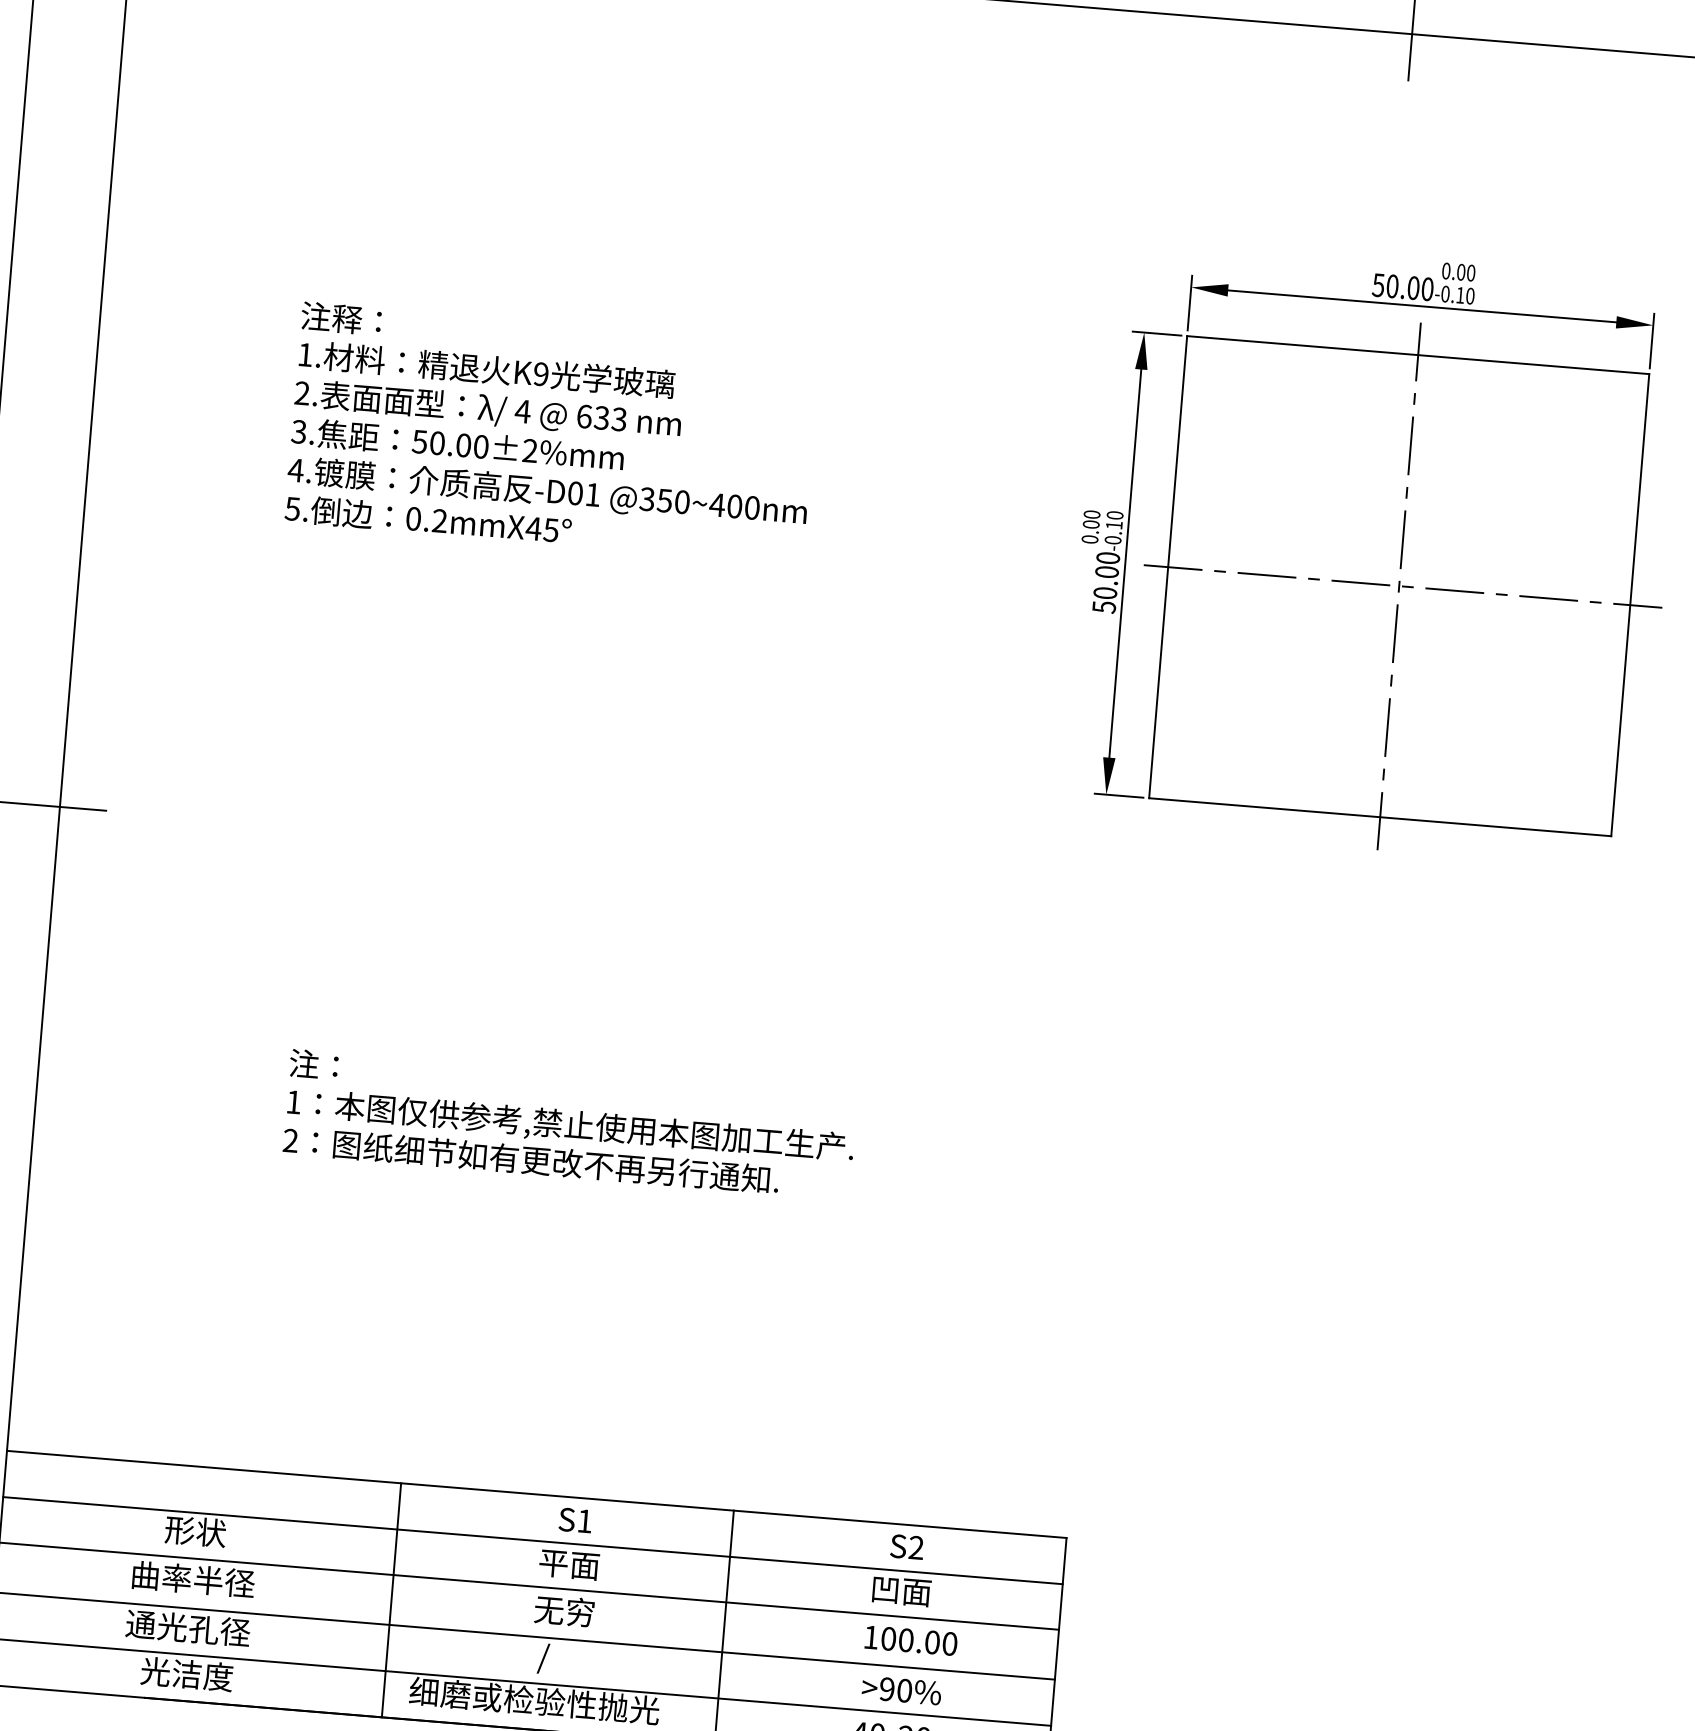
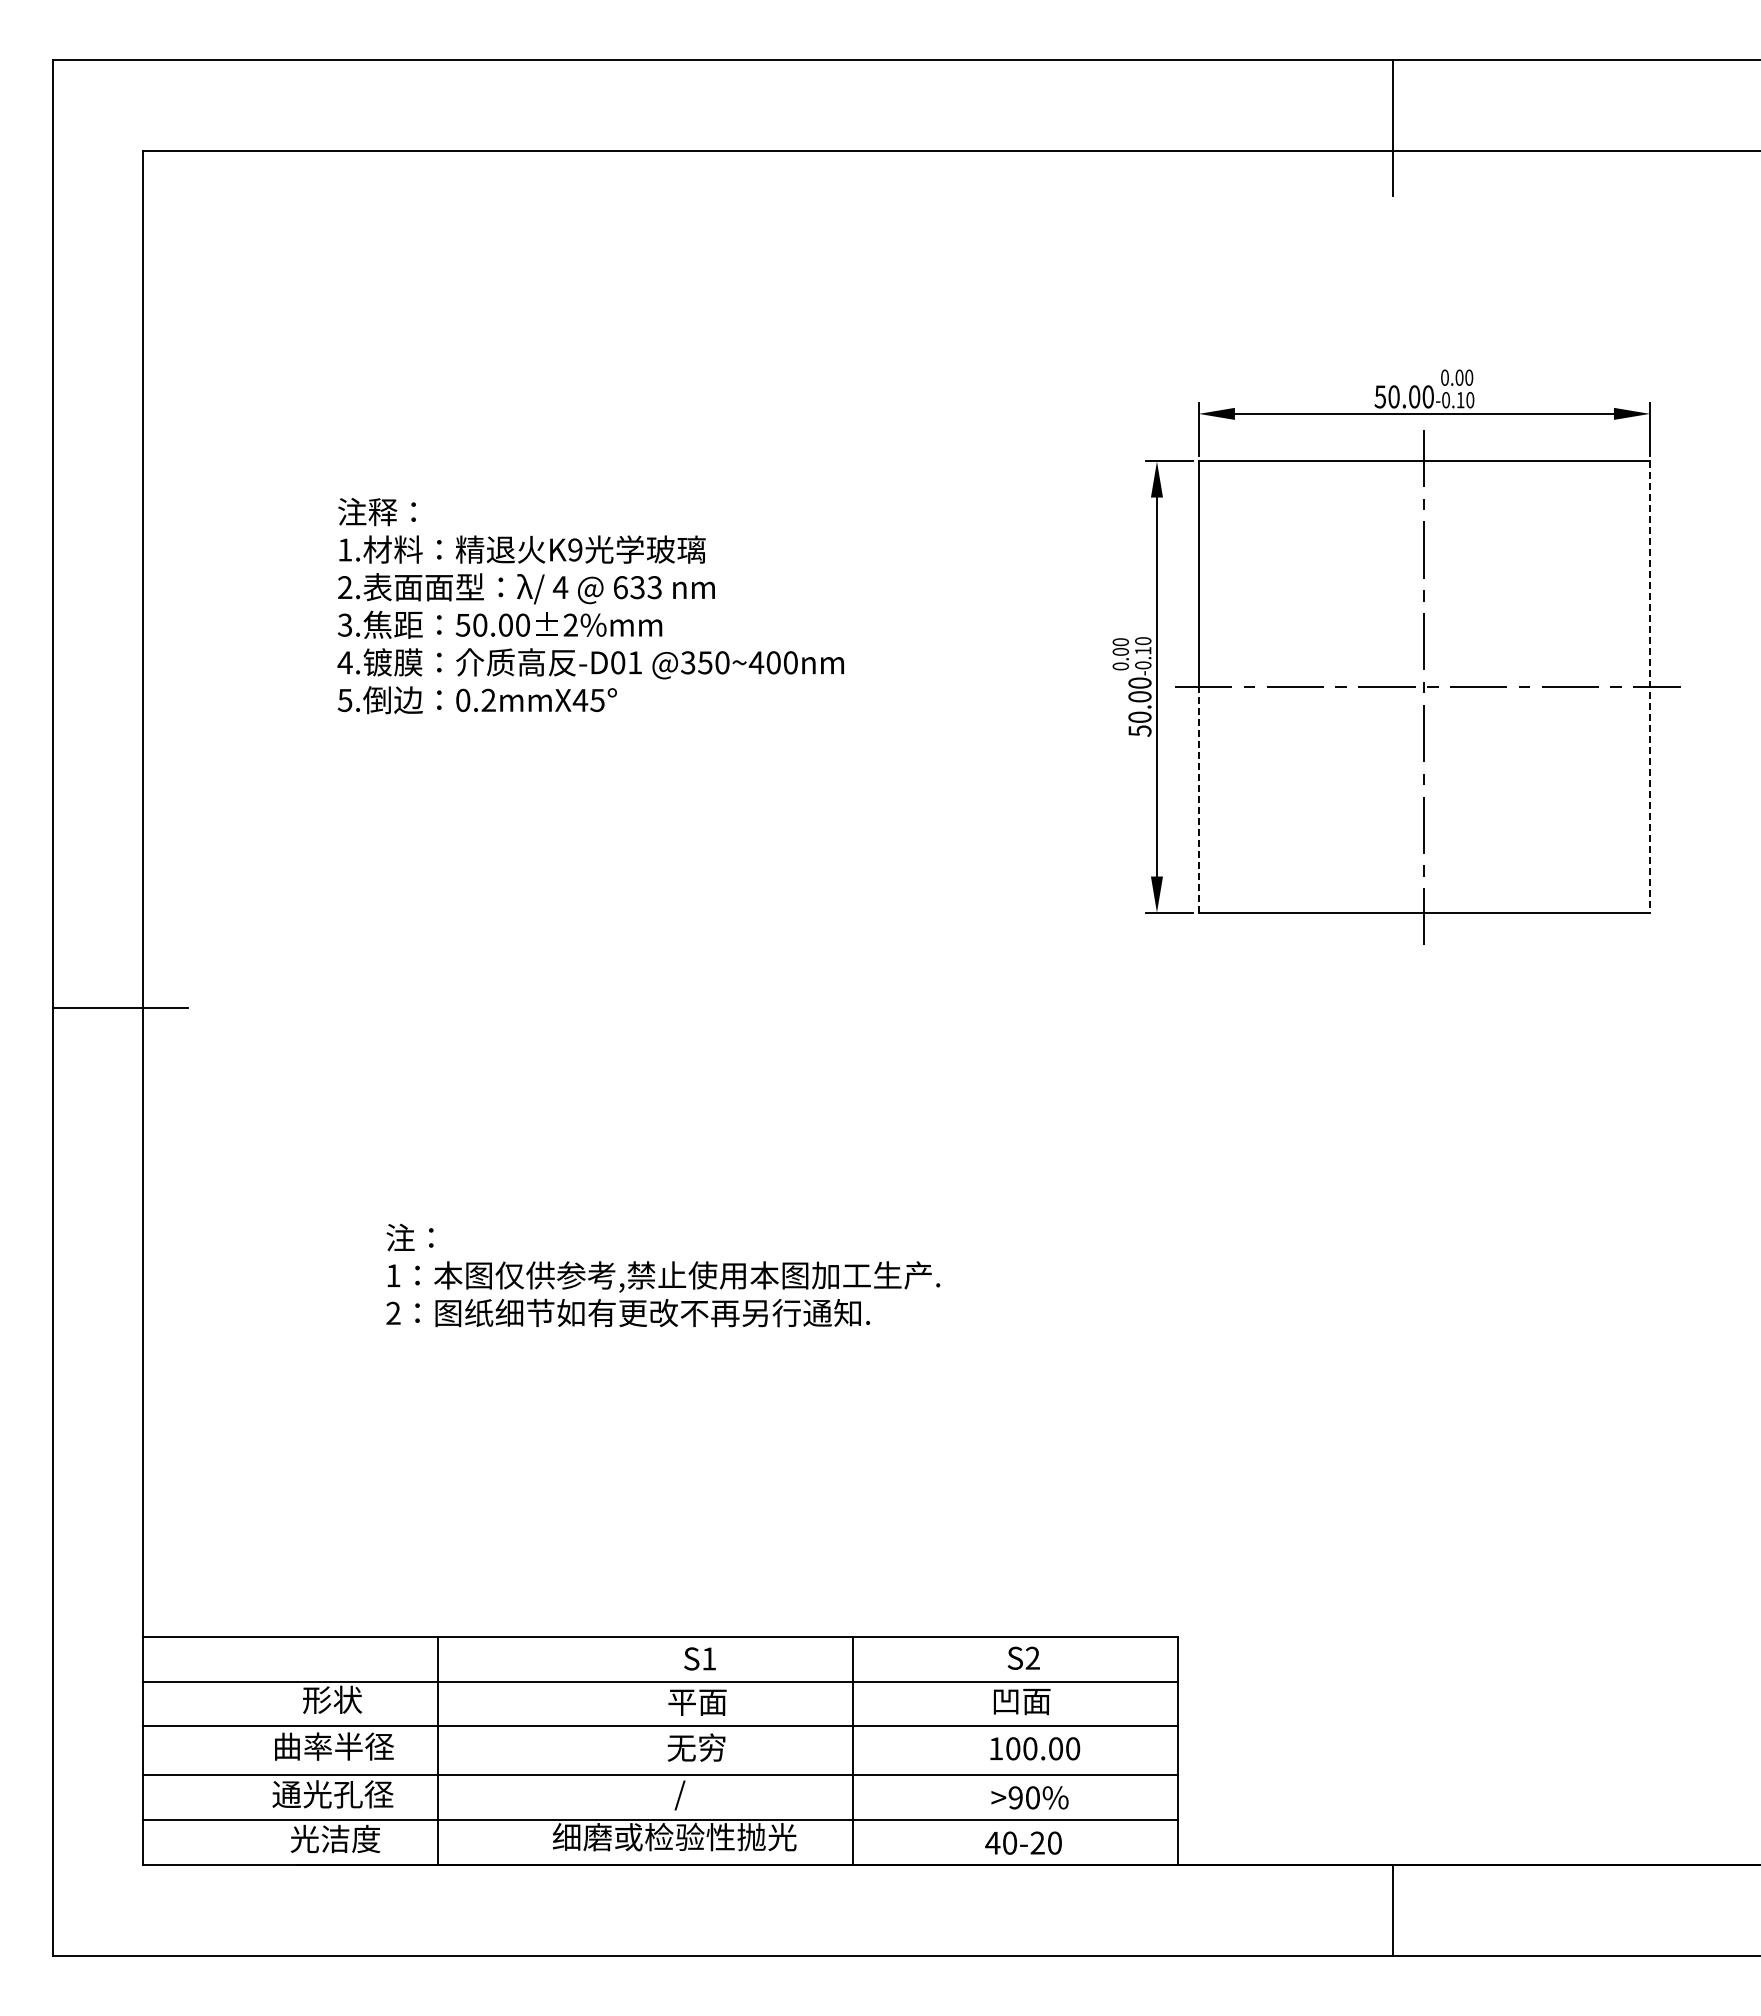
line: (1630, 605) -> (1650, 687), solid -> dashed
line: (1158, 682) -> (1198, 799), solid -> dashed
line: (391, 1599) -> (437, 1750), moved

